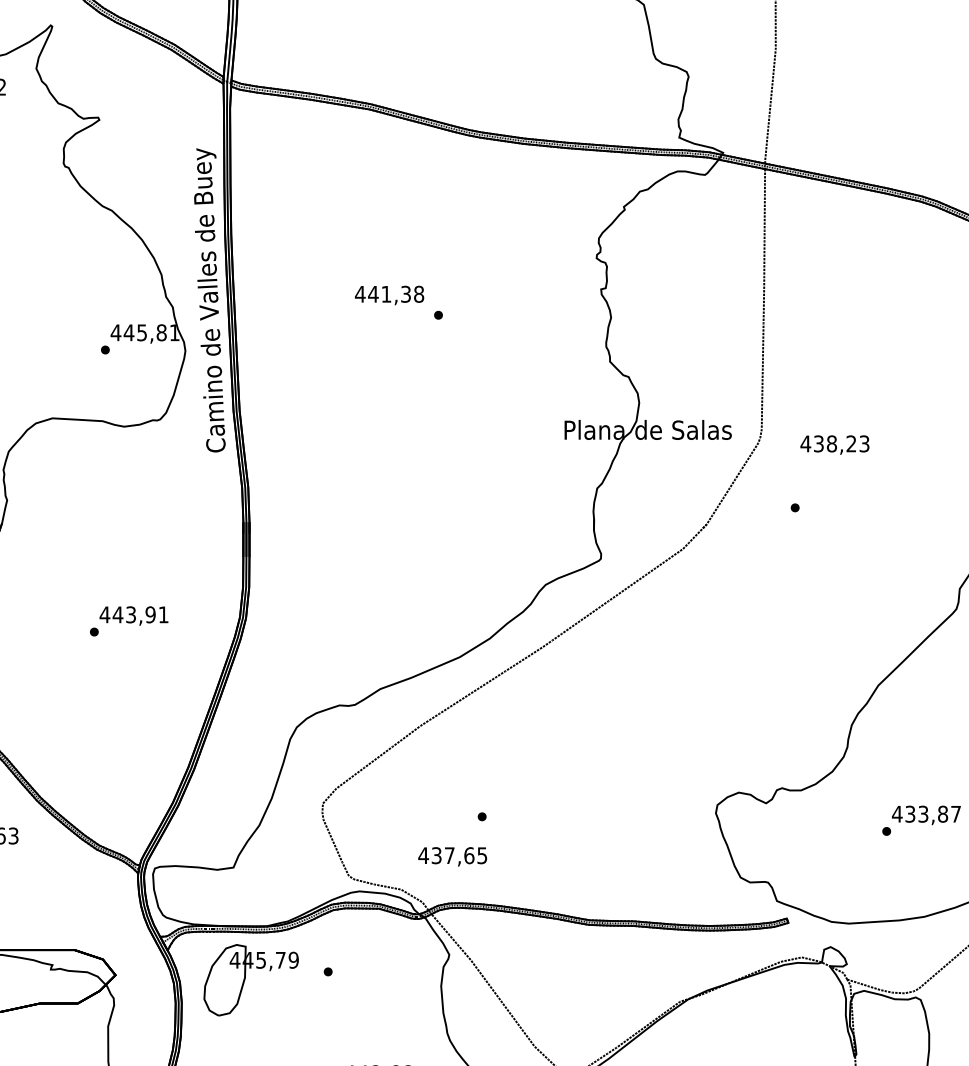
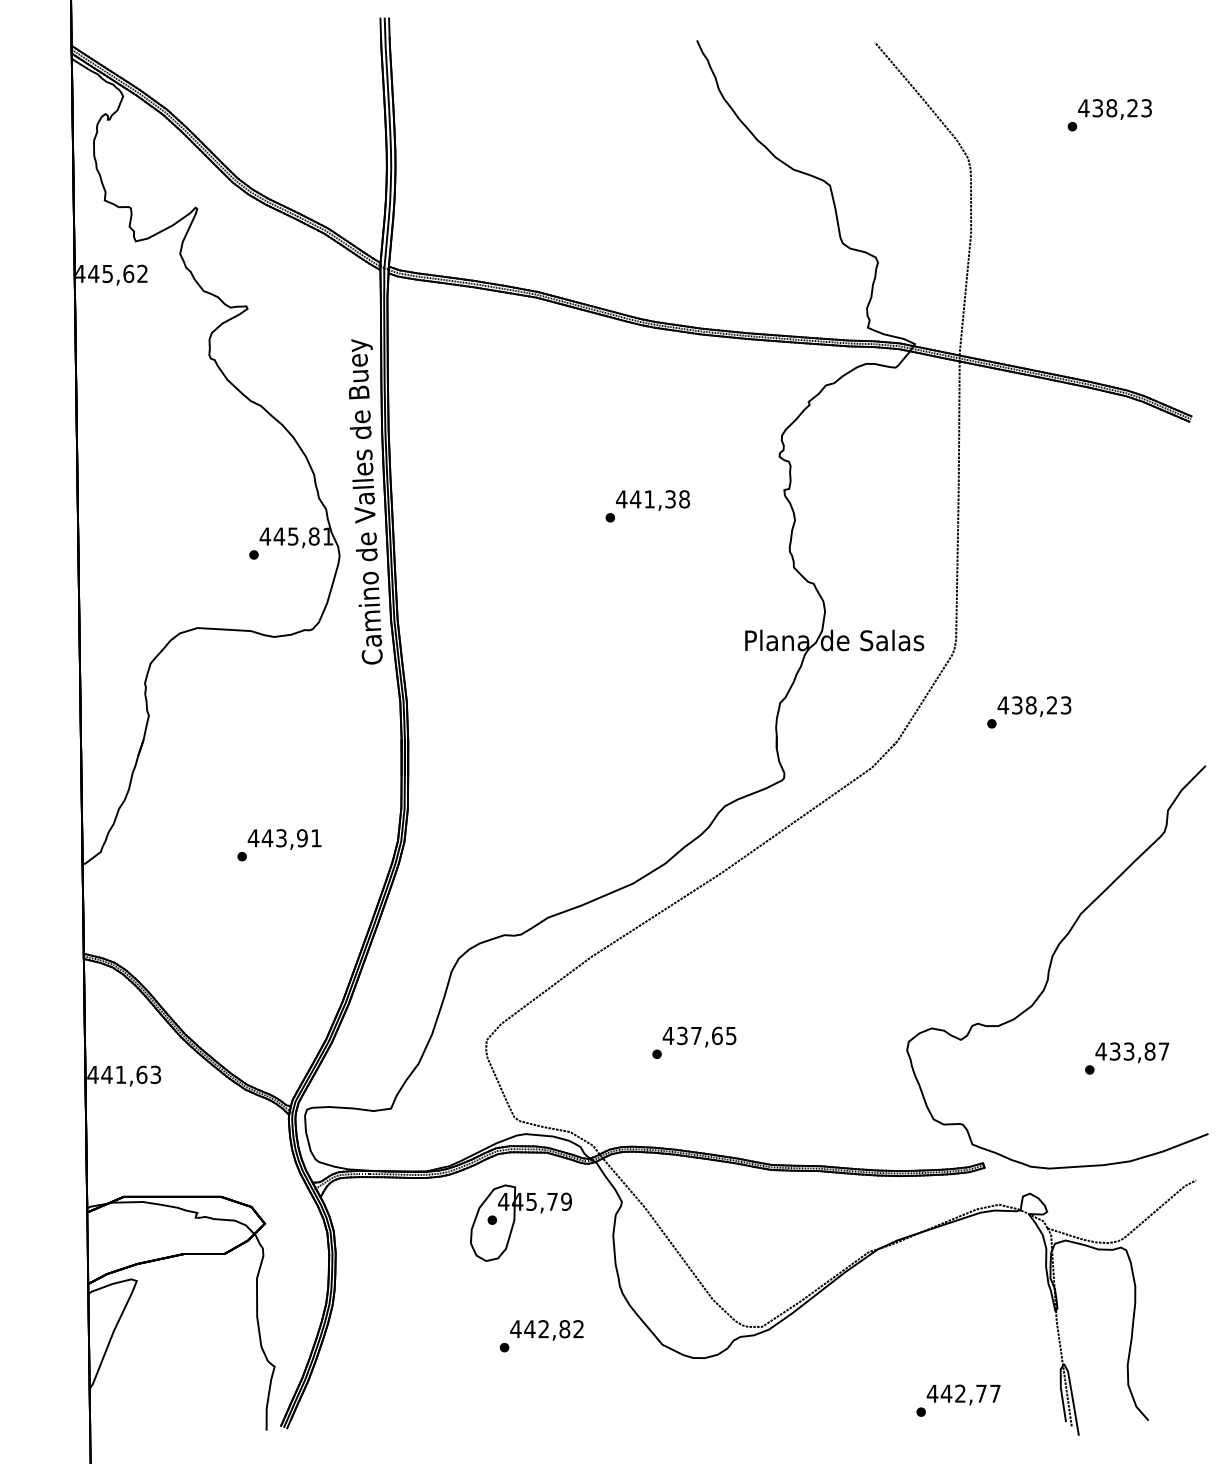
text: (389, 295) -> (652, 500), moved
text: (834, 444) -> (1034, 706), moved
text: (452, 856) -> (699, 1036), moved
part: (250, 979) -> (520, 1222), moved

